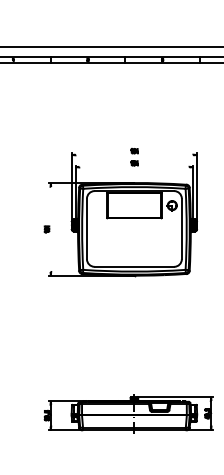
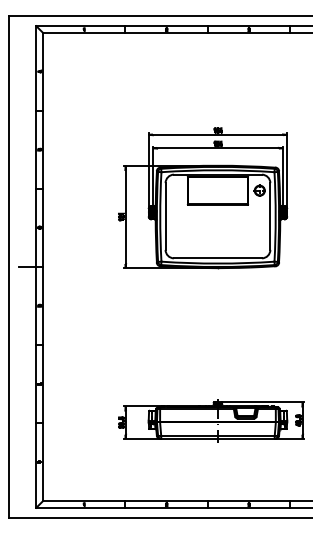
line: (133, 154) -> (217, 134), added
line: (133, 167) -> (217, 148), added
line: (50, 228) -> (125, 216), added

